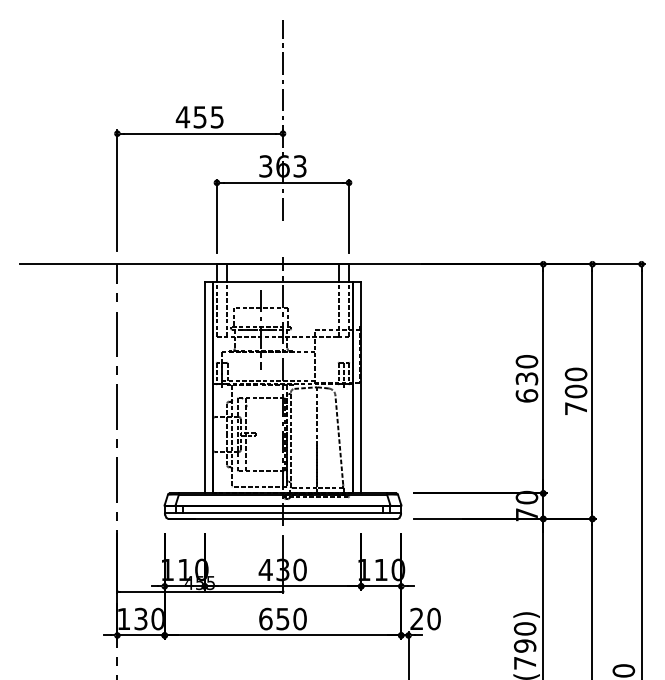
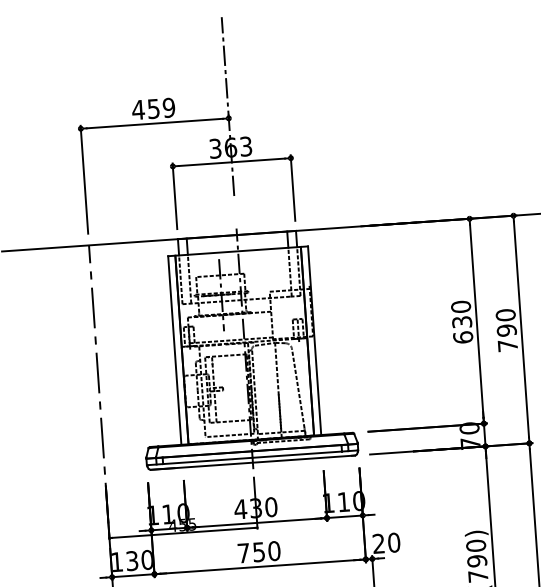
text: (216, 117) -> (168, 108), 455 -> 459
text: (576, 391) -> (507, 330), 700 -> 790
text: (265, 618) -> (243, 552), 650 -> 750

